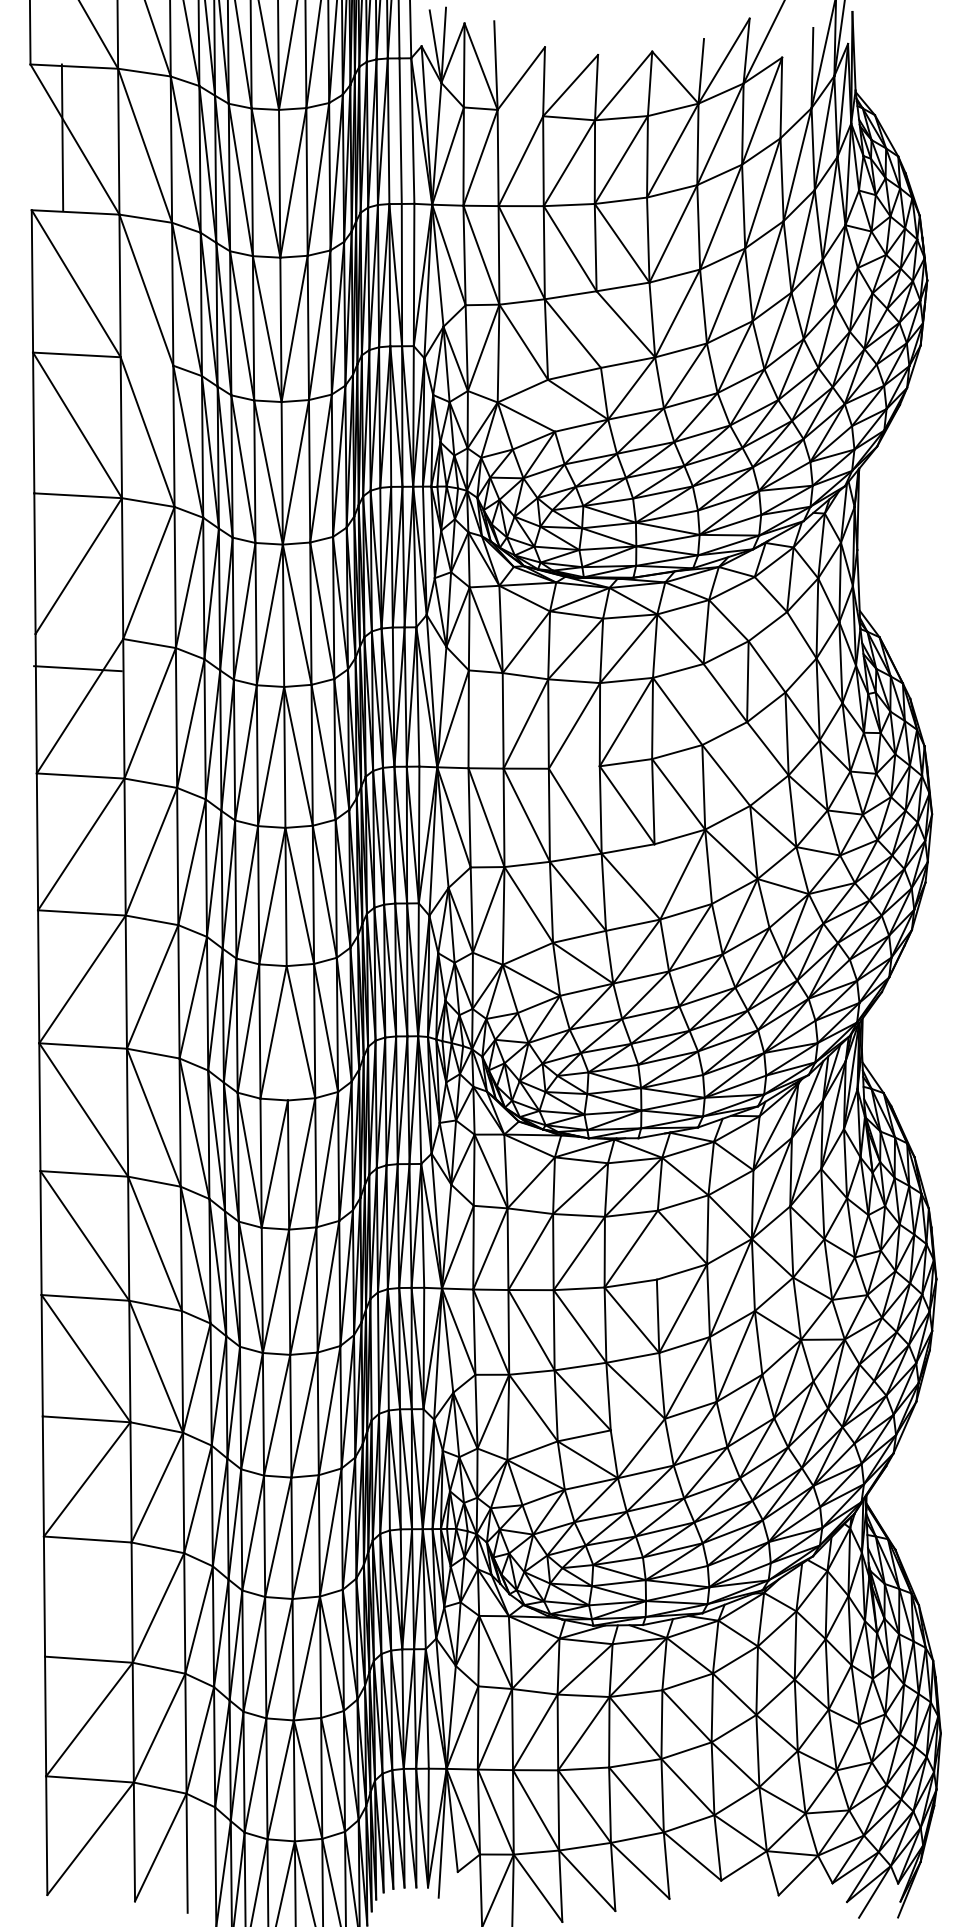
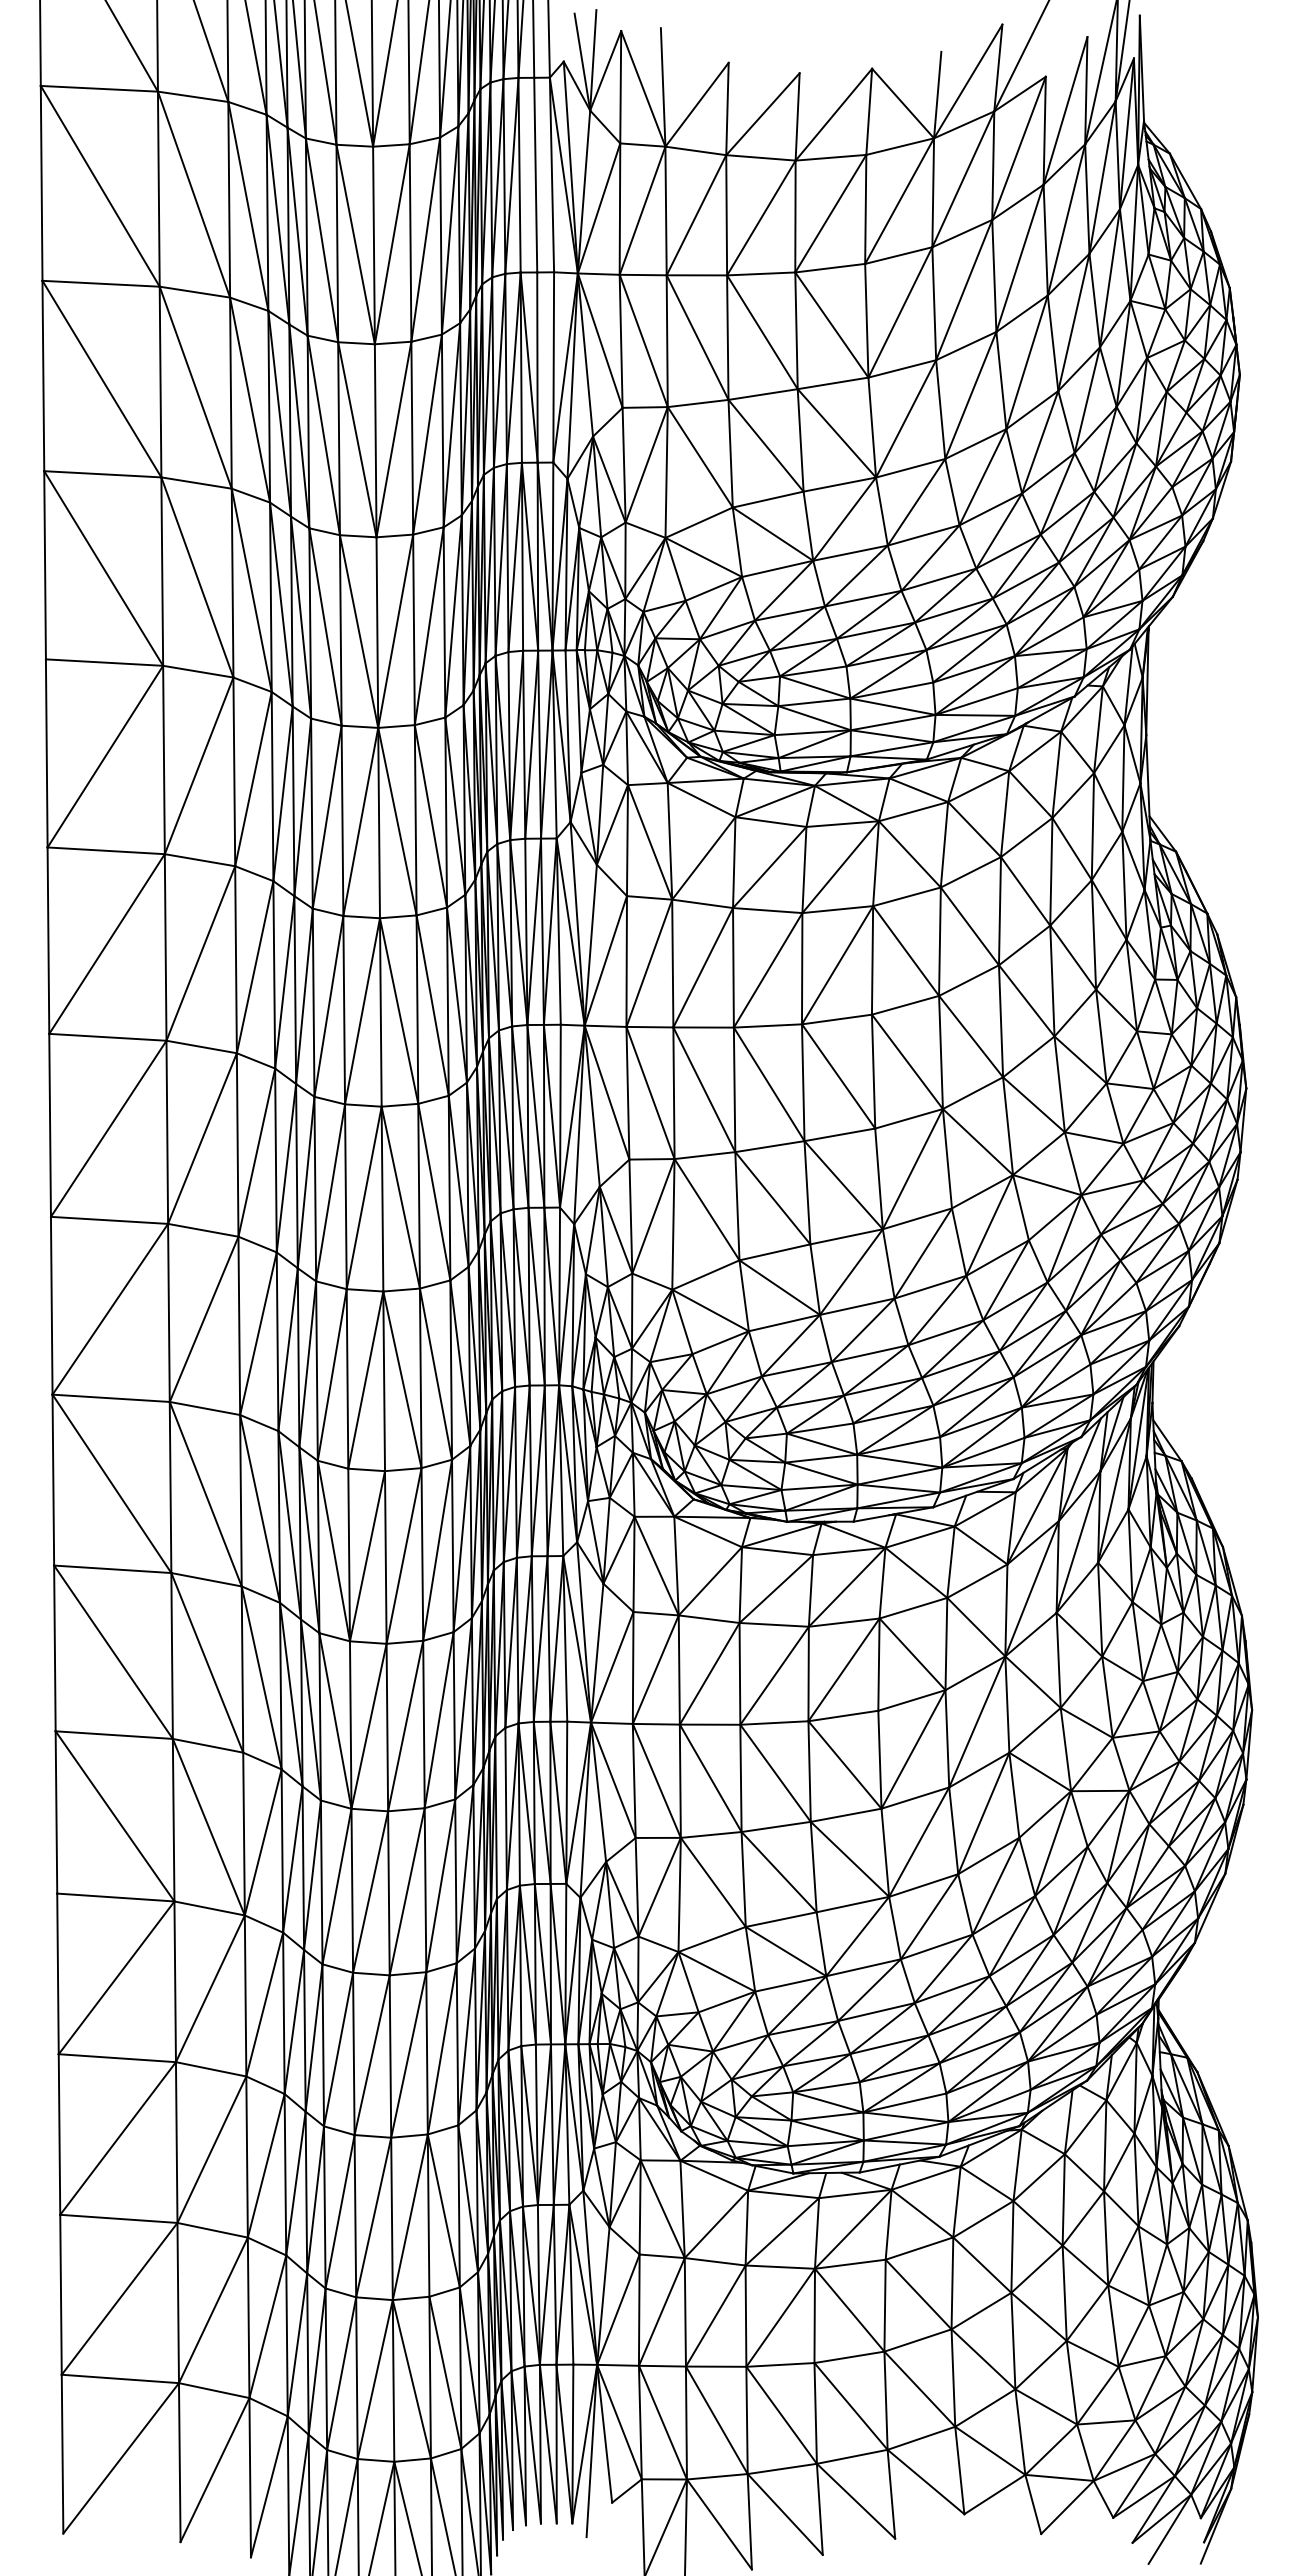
line: (796, 82) -> (1065, 110), added
line: (520, 112) -> (695, 150), added
line: (62, 136) -> (41, 182), moved
line: (598, 329) -> (800, 440), added
line: (146, 361) -> (196, 482), added
line: (551, 405) -> (737, 542), added
line: (751, 609) -> (1004, 814), added
line: (786, 651) -> (1051, 871), added
line: (77, 668) -> (105, 850), moved
line: (702, 704) -> (939, 941), added
line: (485, 720) -> (649, 962), added
line: (748, 764) -> (1000, 1021), added
line: (574, 767) -> (767, 1025), added
line: (657, 881) -> (878, 1178), added
line: (287, 1033) -> (384, 1381), added
line: (657, 1245) -> (878, 1664), added
line: (637, 1424) -> (852, 1904), added
line: (87, 1599) -> (117, 2138), added
line: (200, 1859) -> (268, 2486), added

